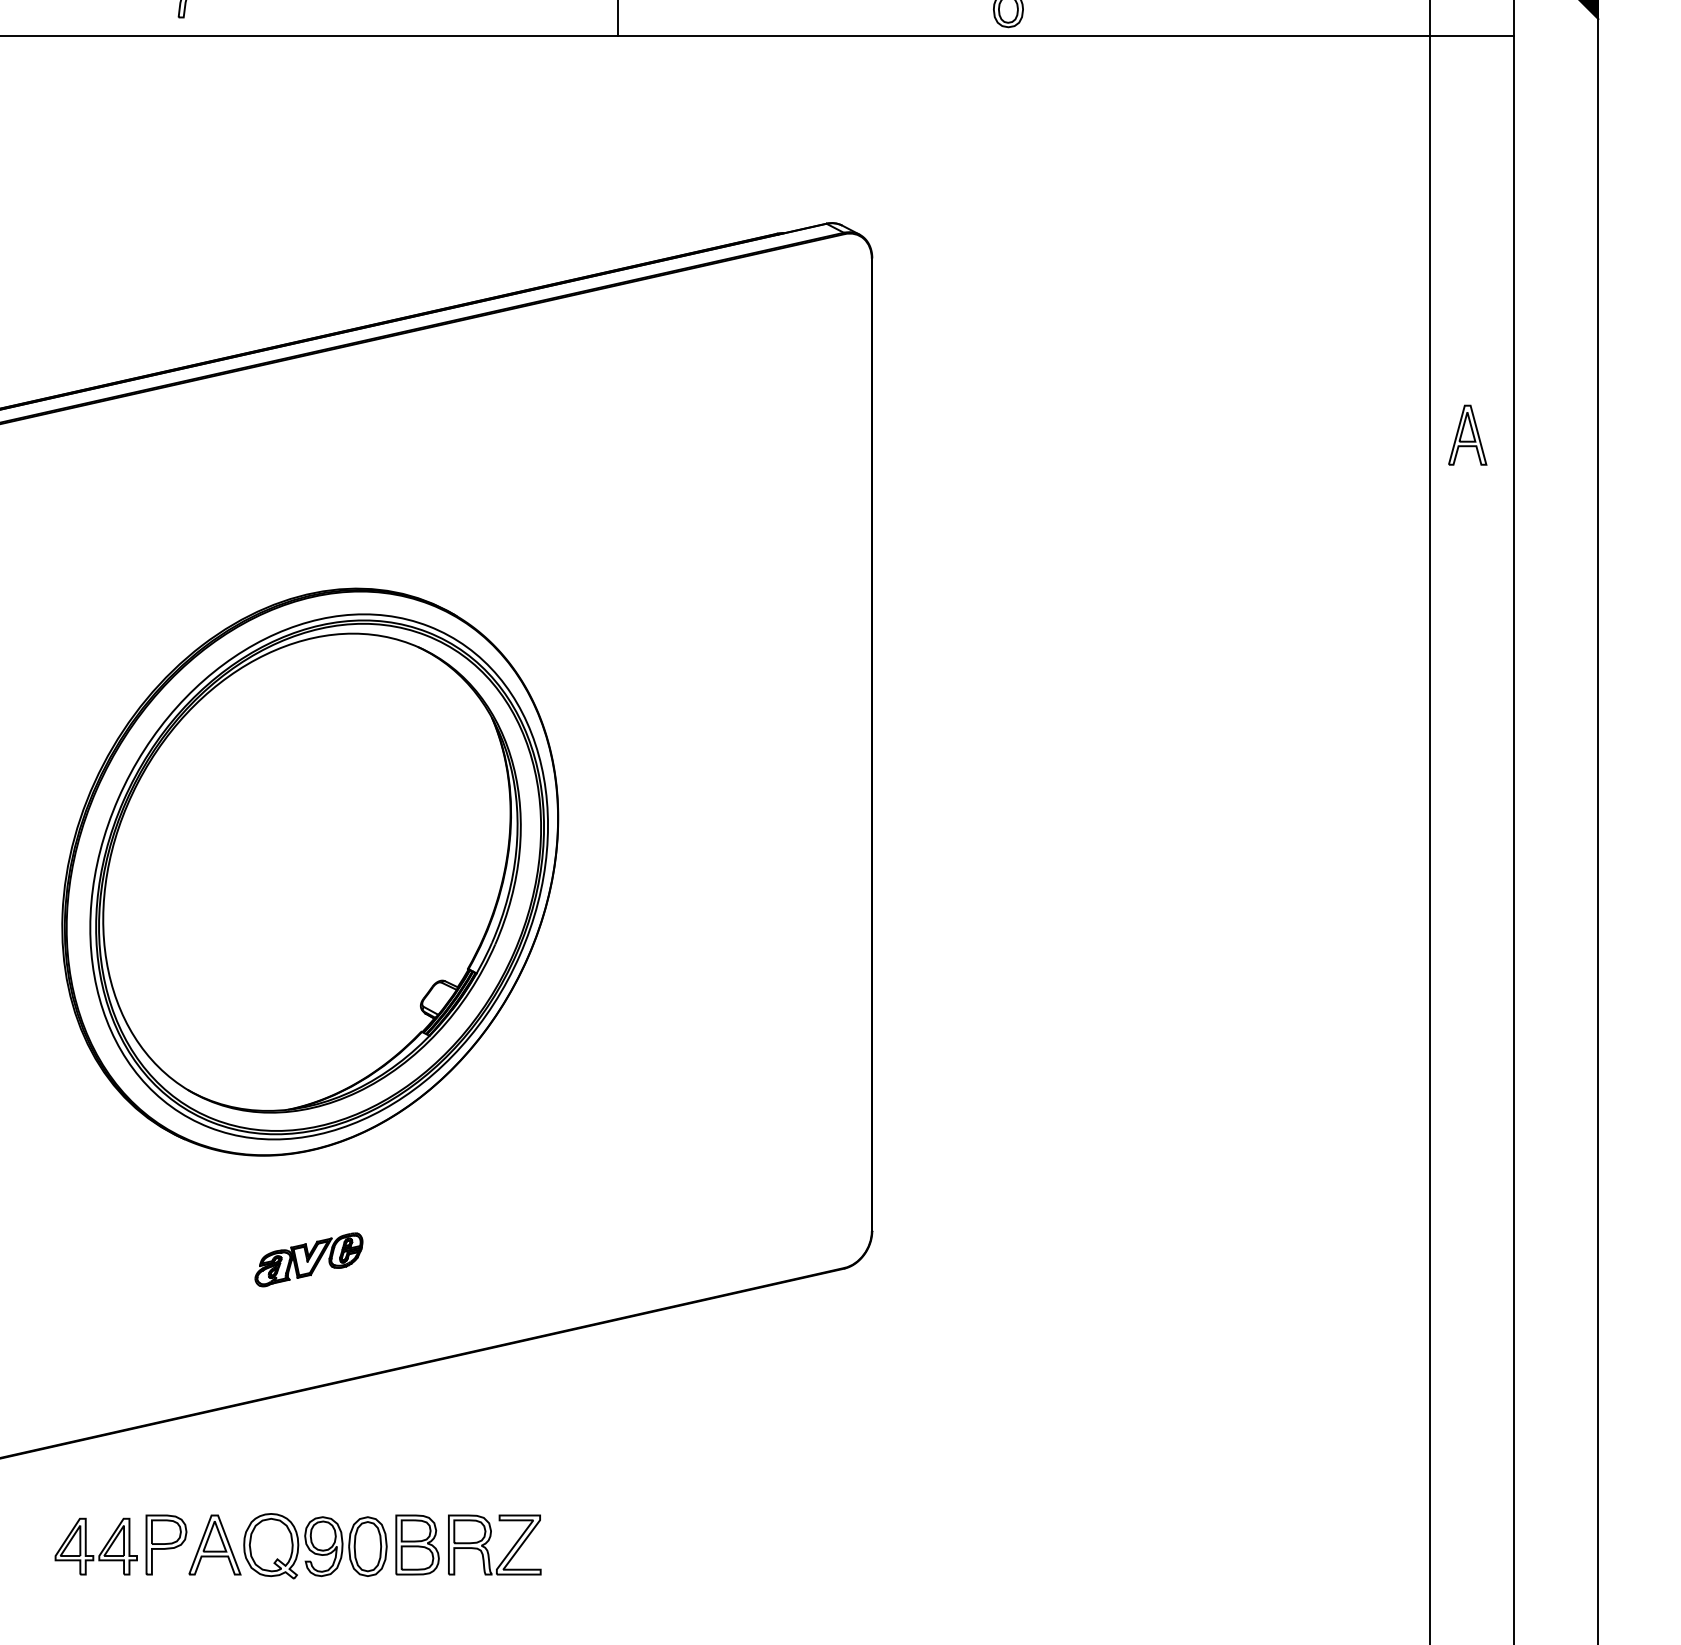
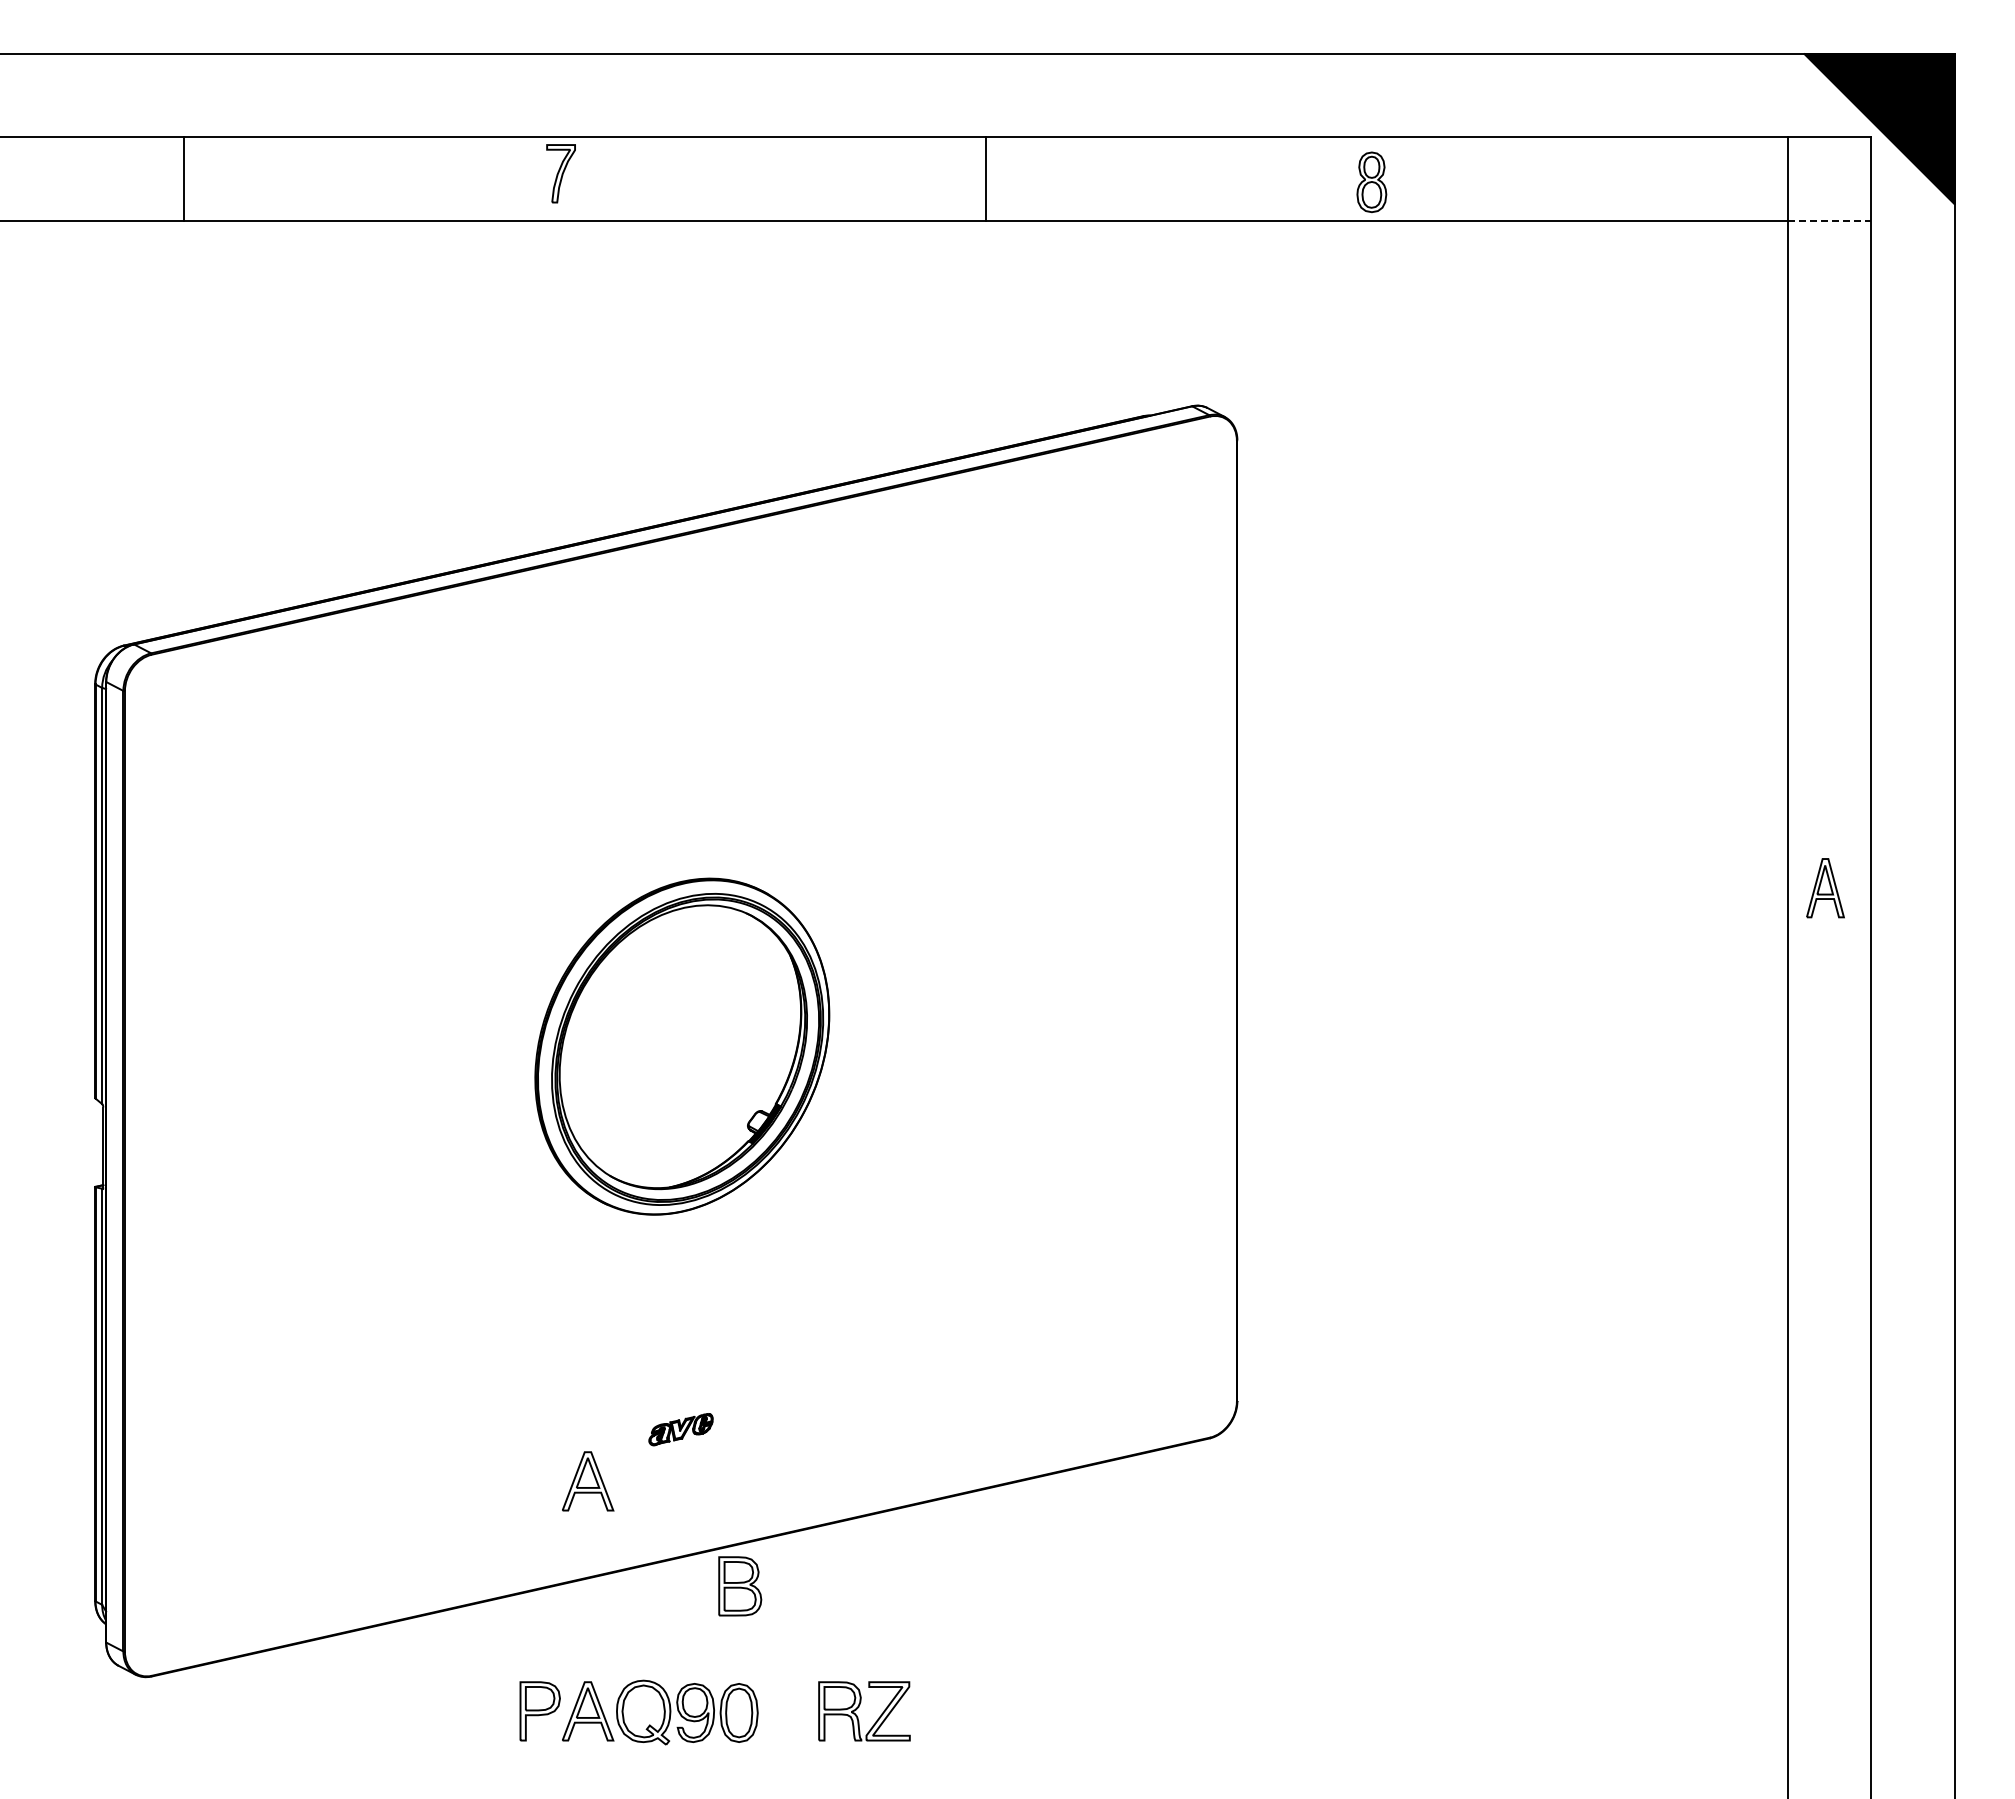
line: (1471, 35) -> (1829, 220), solid -> dashed
part: (1467, 435) -> (1825, 888), moved
part: (310, 871) -> (682, 1046), size x0.6
part: (308, 1259) -> (680, 1429), size x0.6
part: (215, 1312) -> (588, 1481), added
part: (417, 1545) -> (740, 1586), moved
part: (100, 1551) -> (475, 1717), removed

